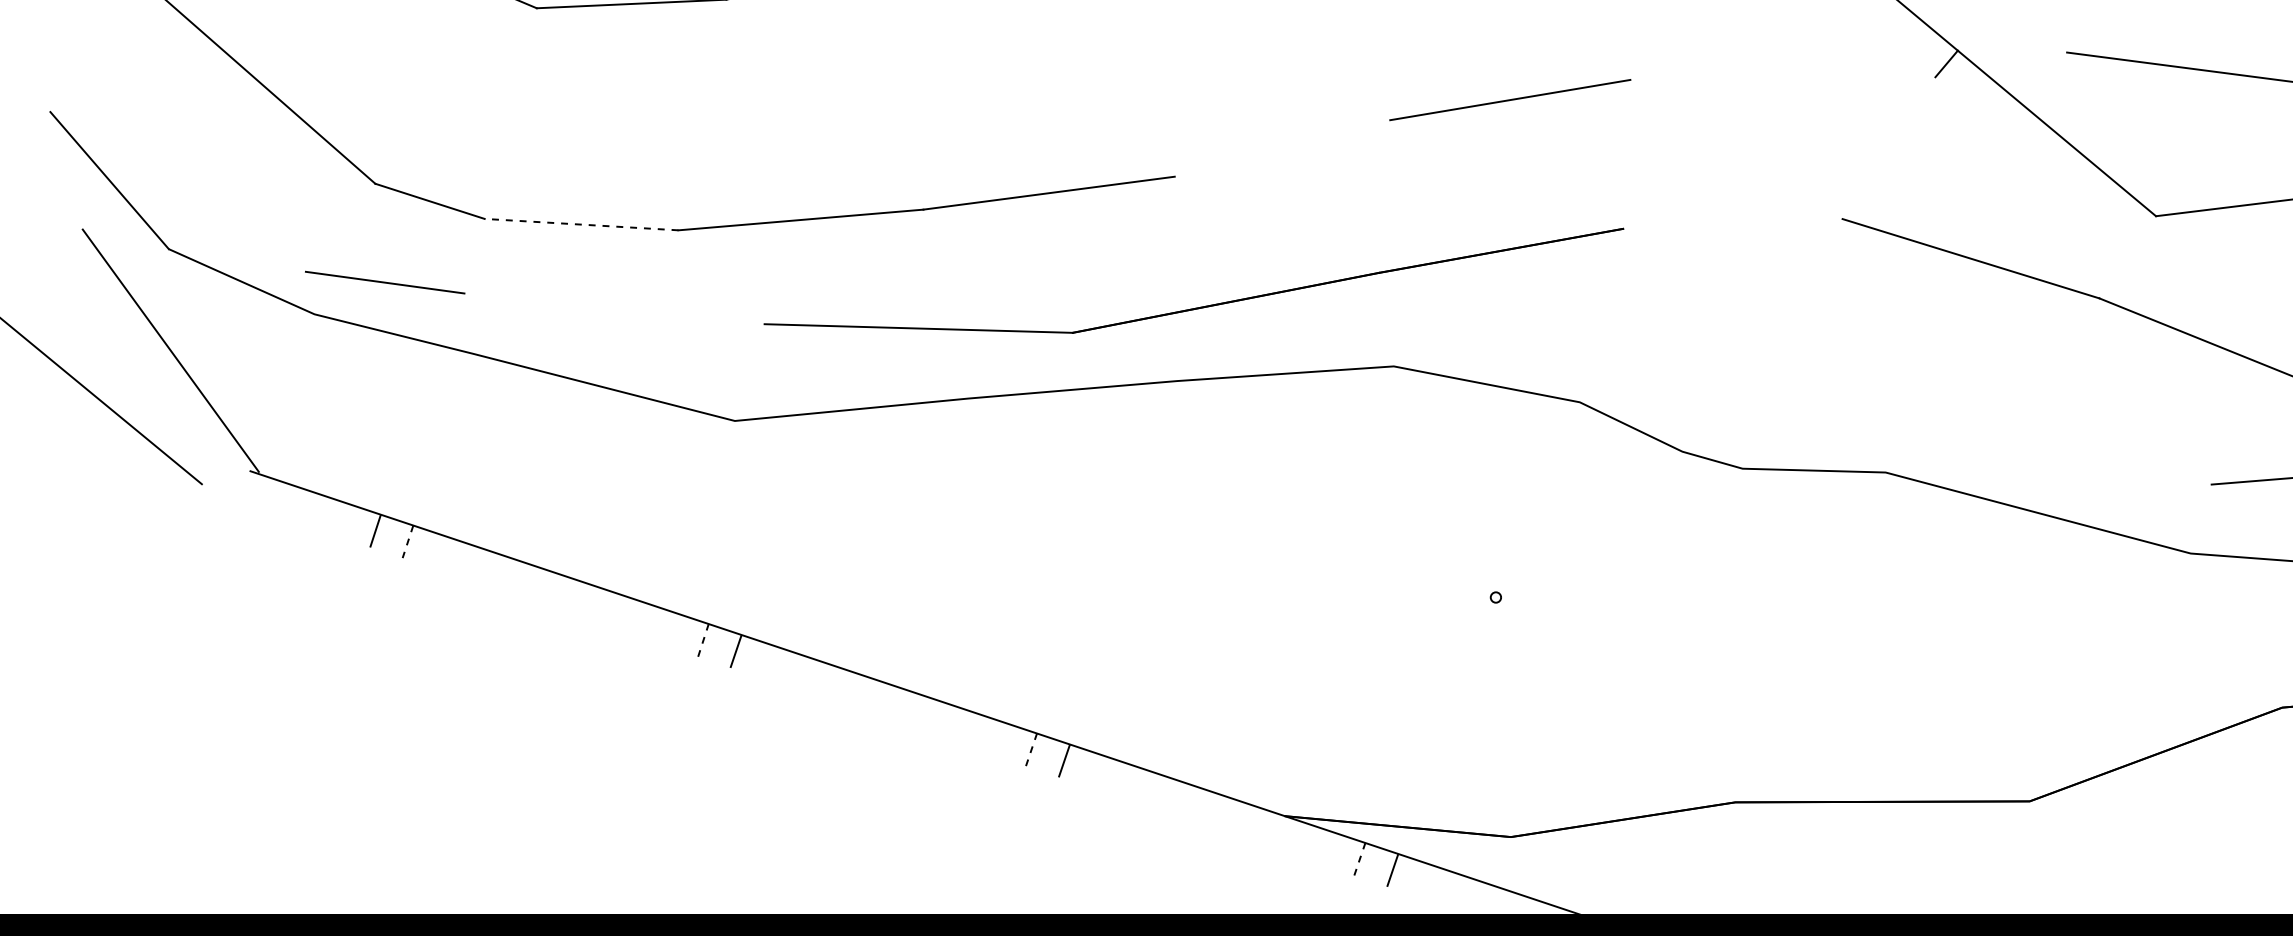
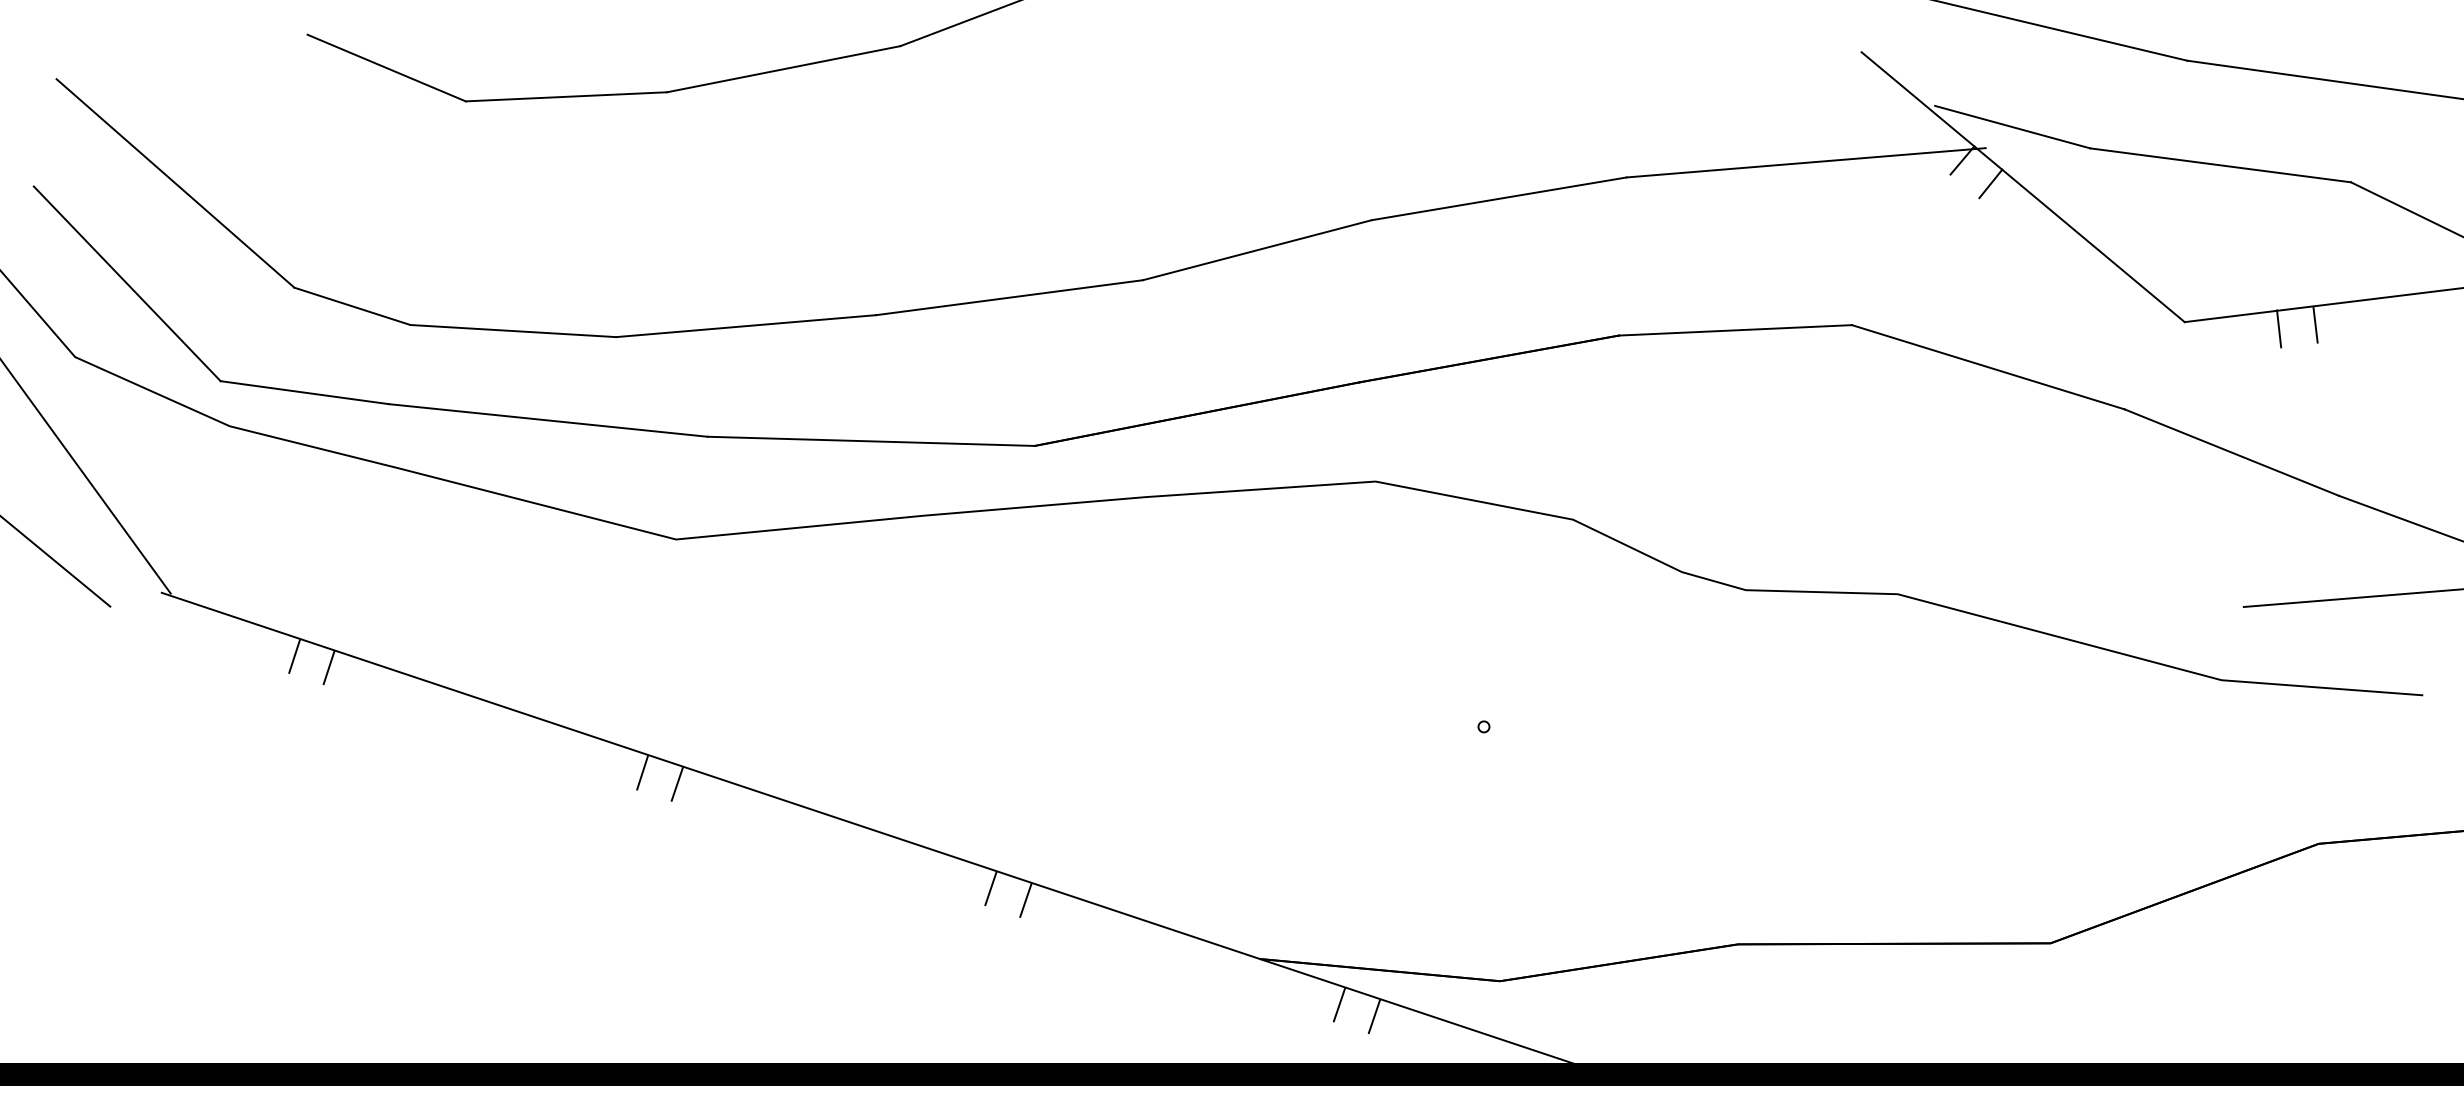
line: (1993, 31) -> (2012, 126), added
line: (1798, 65) -> (1805, 162), added
line: (1973, 85) -> (1990, 183), added
line: (1282, 148) -> (1257, 250), added
line: (217, 179) -> (126, 283), added
line: (2279, 218) -> (2315, 324), added
line: (2245, 222) -> (2279, 328), added
line: (1732, 224) -> (1735, 330), added
line: (580, 225) -> (512, 331), dashed -> solid
line: (613, 308) -> (547, 420), added
line: (407, 542) -> (328, 668), dashed -> solid
line: (703, 640) -> (642, 772), dashed -> solid
line: (1031, 750) -> (990, 889), dashed -> solid
line: (1359, 859) -> (1339, 1005), dashed -> solid

